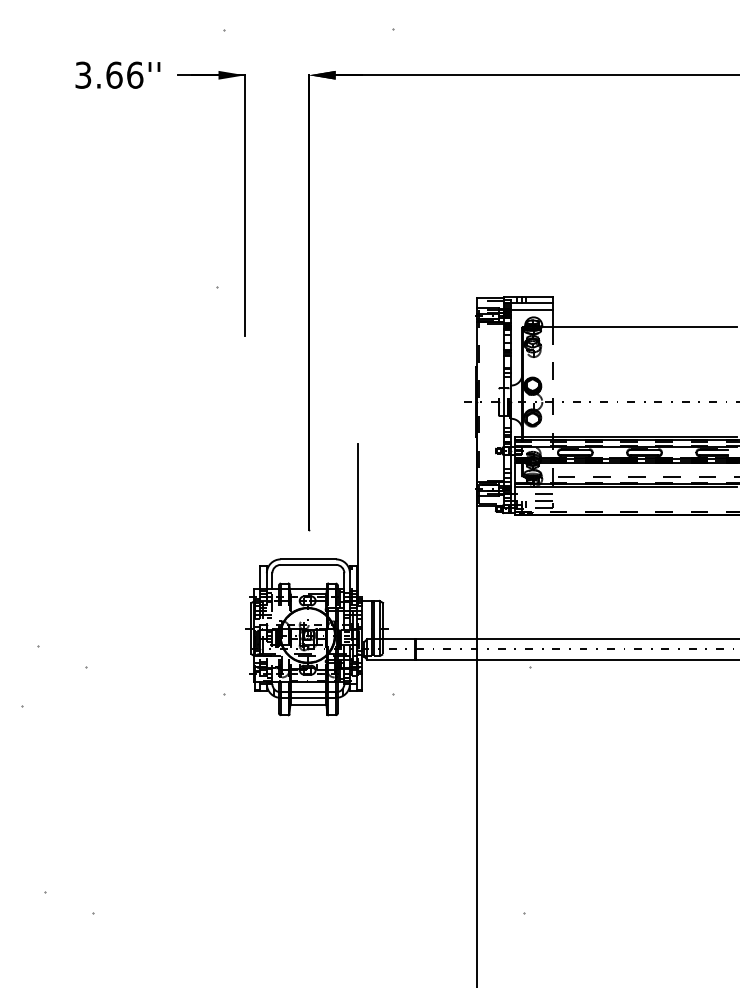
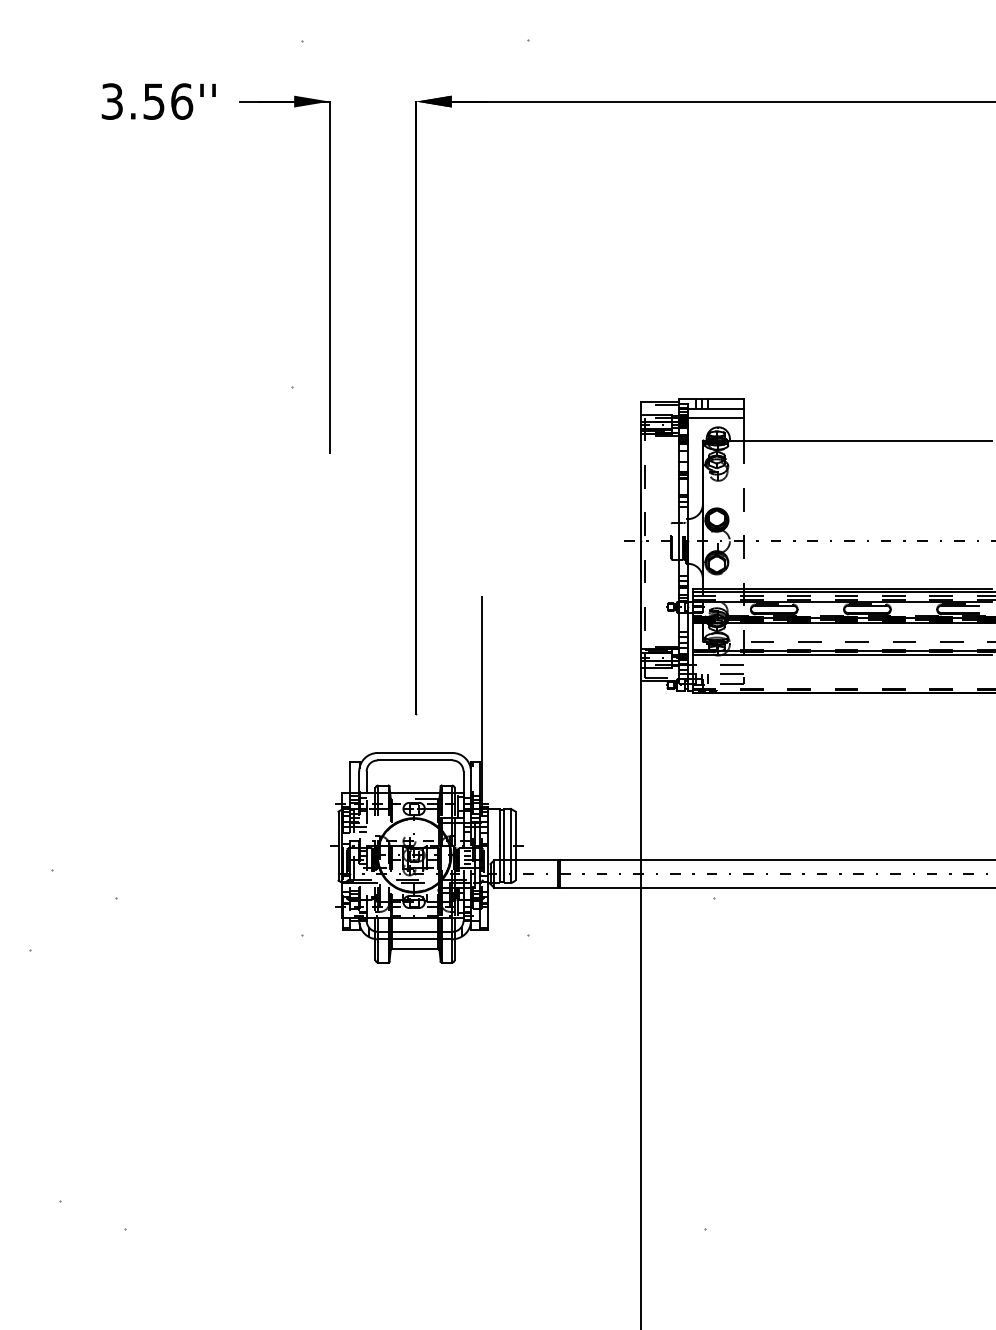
text: (114, 75) -> (154, 101), 3.66'' -> 3.56''

